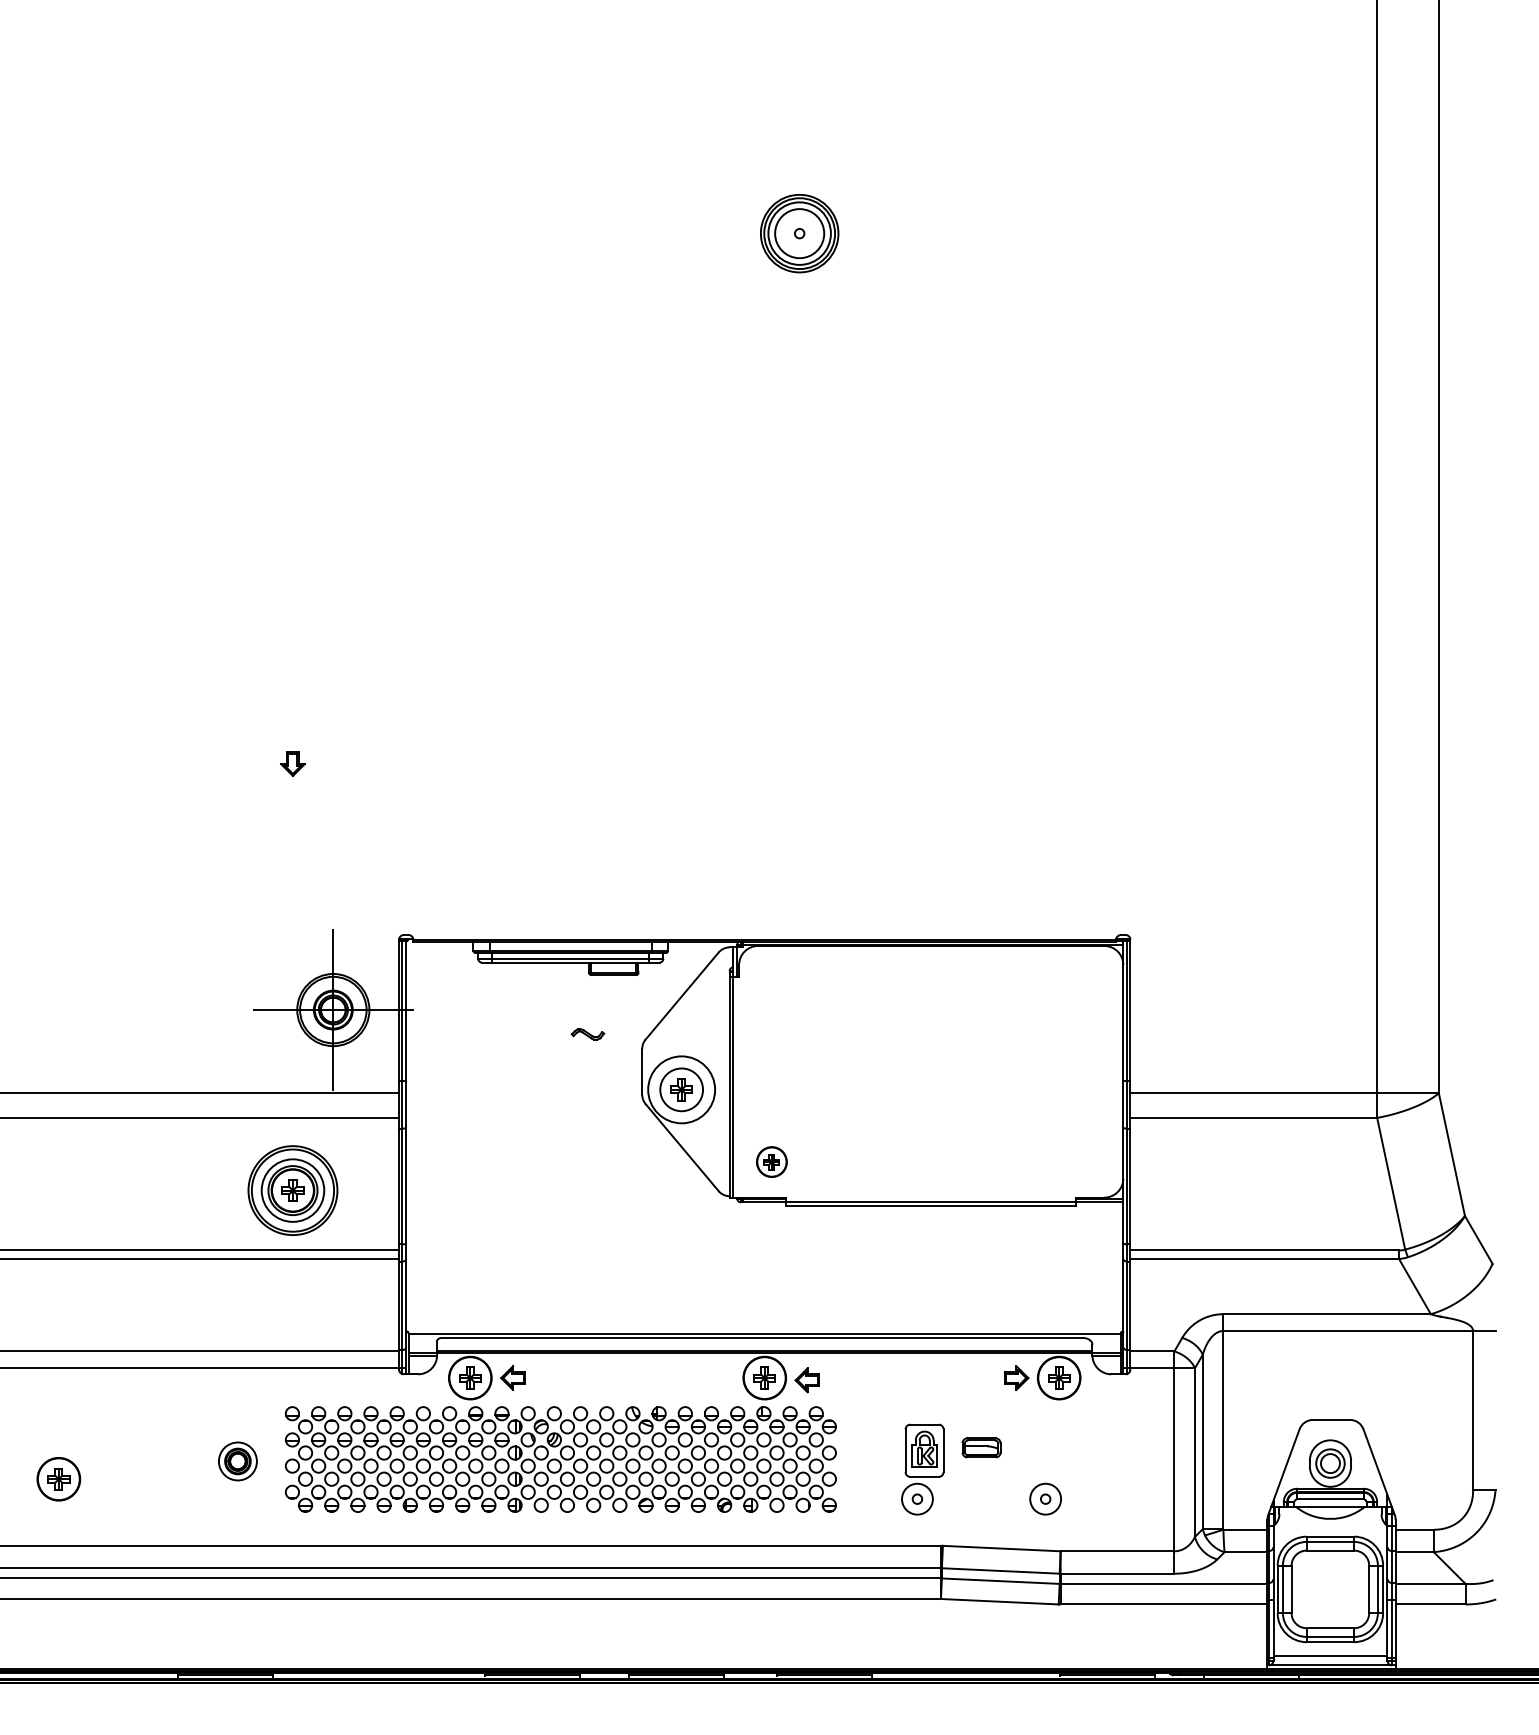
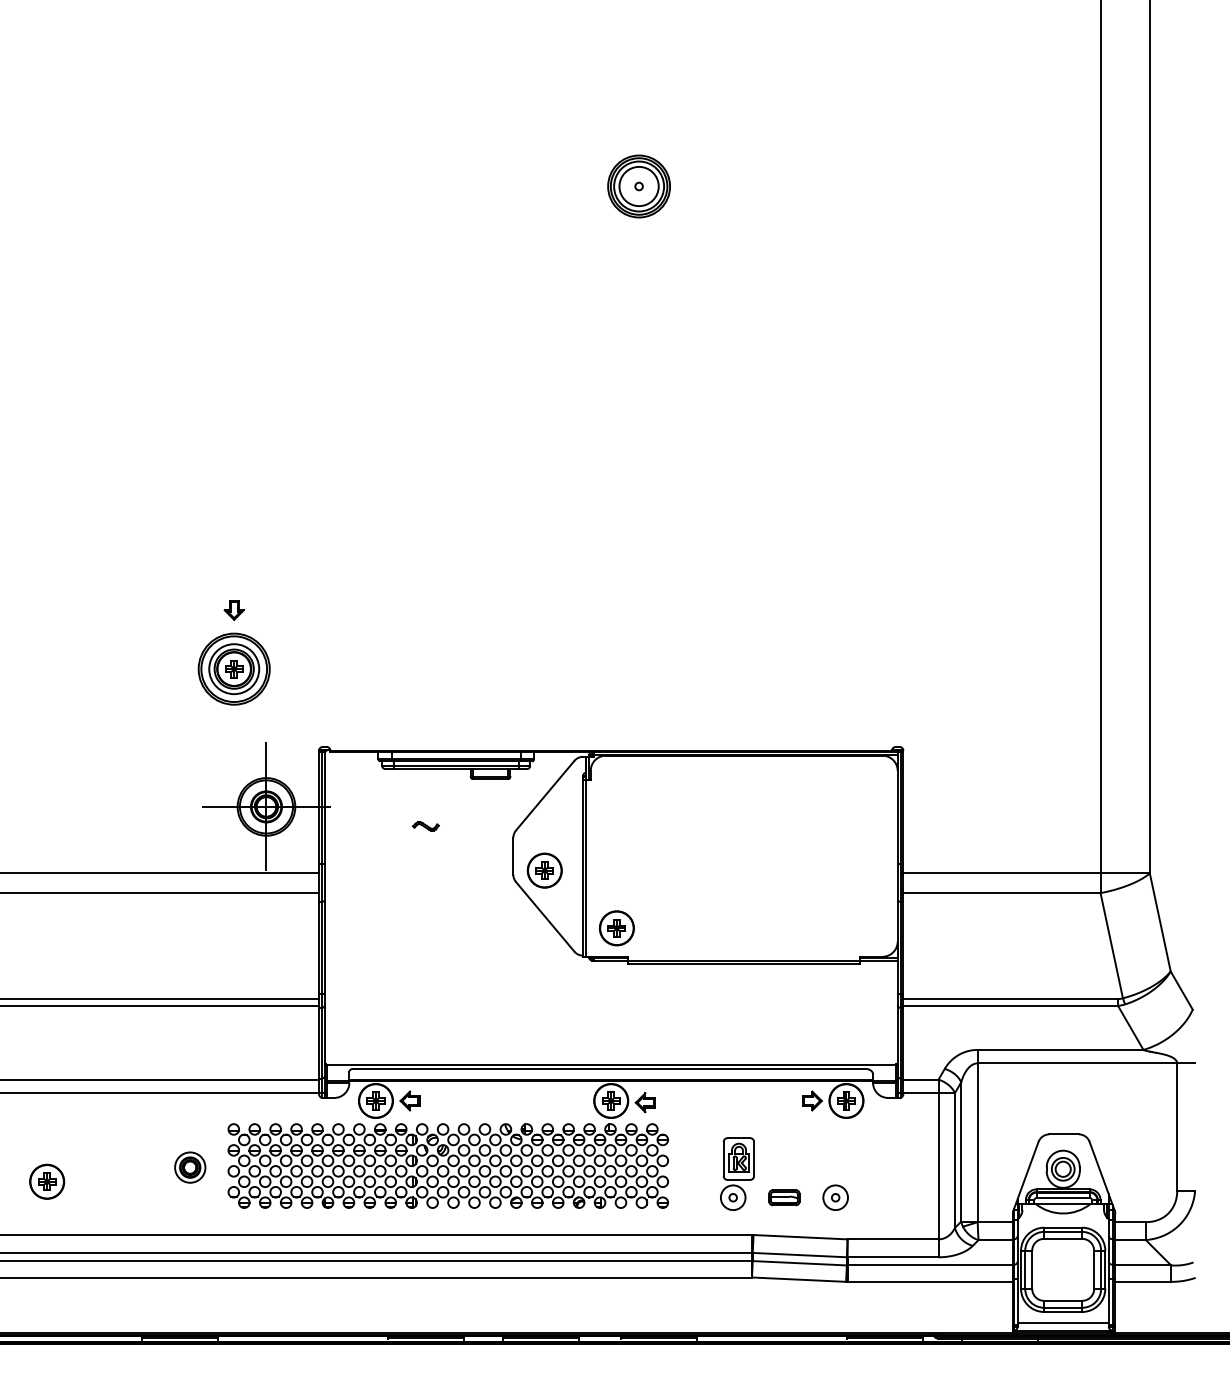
part: (587, 1034) -> (425, 826), moved
circle: (681, 1089) -> (544, 870), size x0.62
part: (771, 1162) -> (616, 928), size x1.43
part: (292, 1189) -> (233, 668), moved
part: (981, 1447) -> (784, 1197), moved

